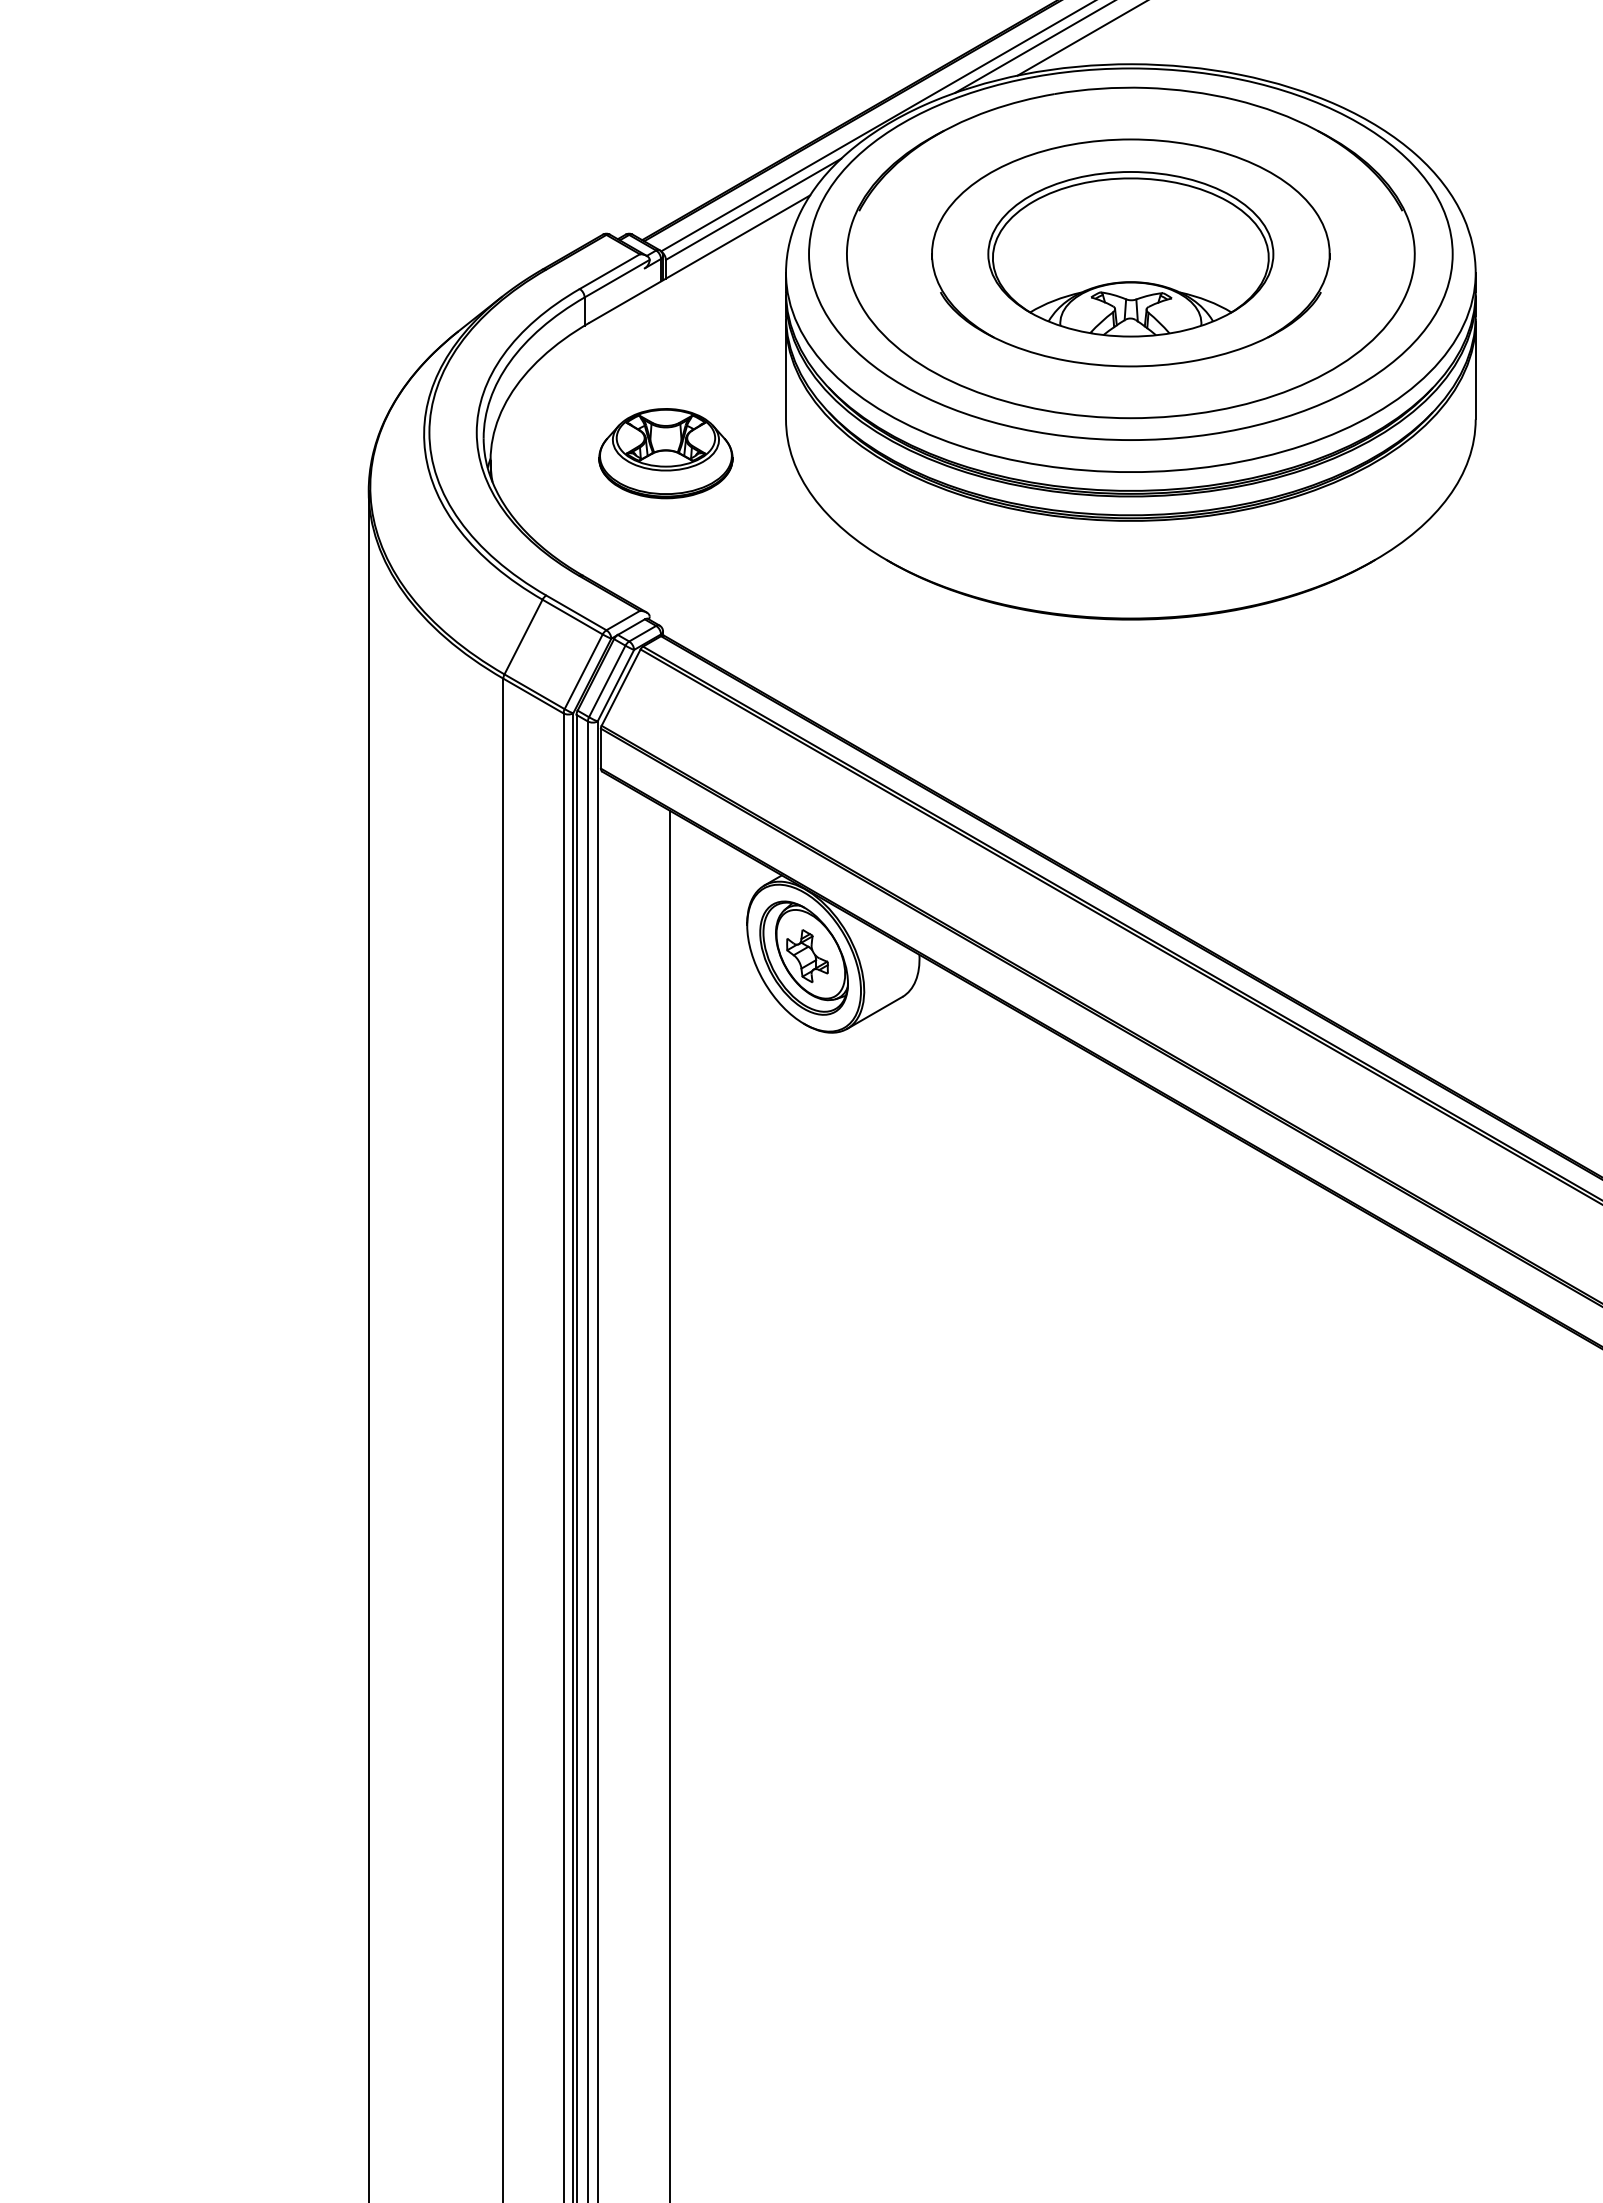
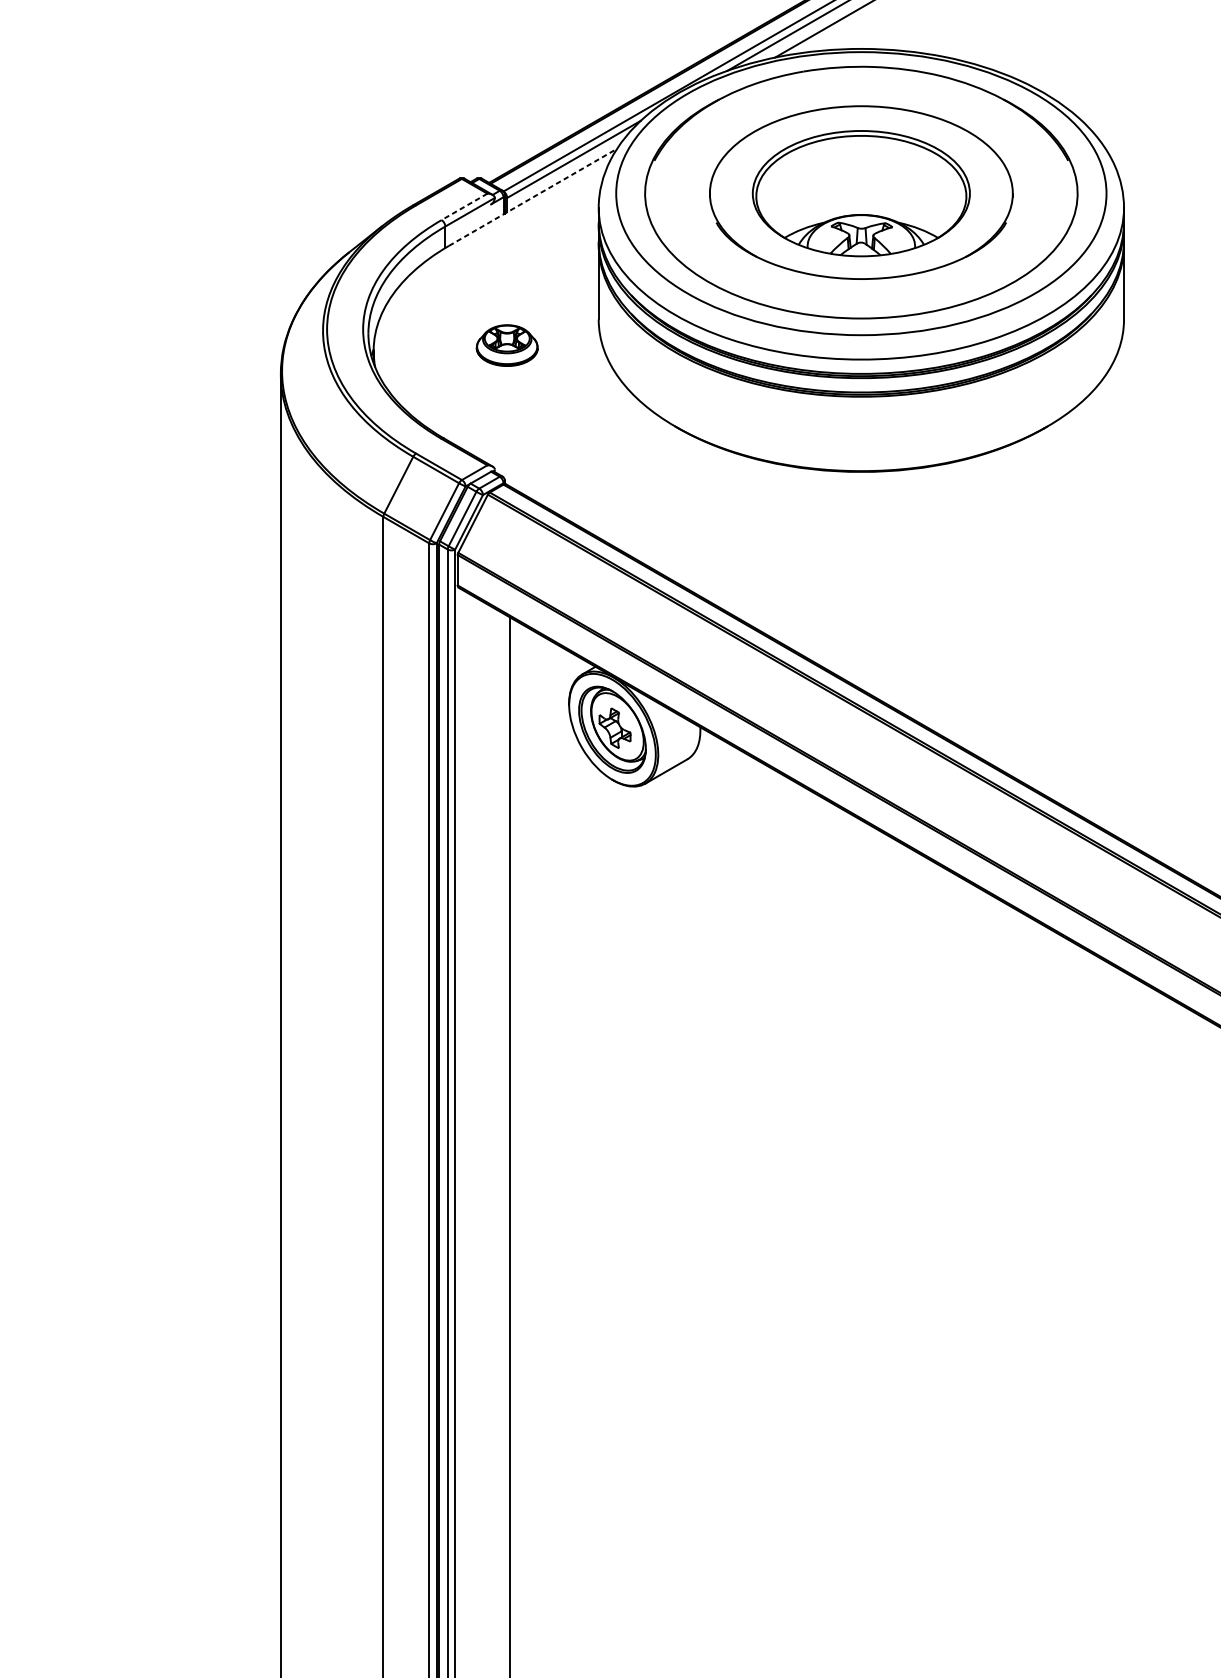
line: (700, 258) -> (533, 196), solid -> dashed
line: (609, 271) -> (464, 206), solid -> dashed
part: (665, 453) -> (506, 345), size x0.6

